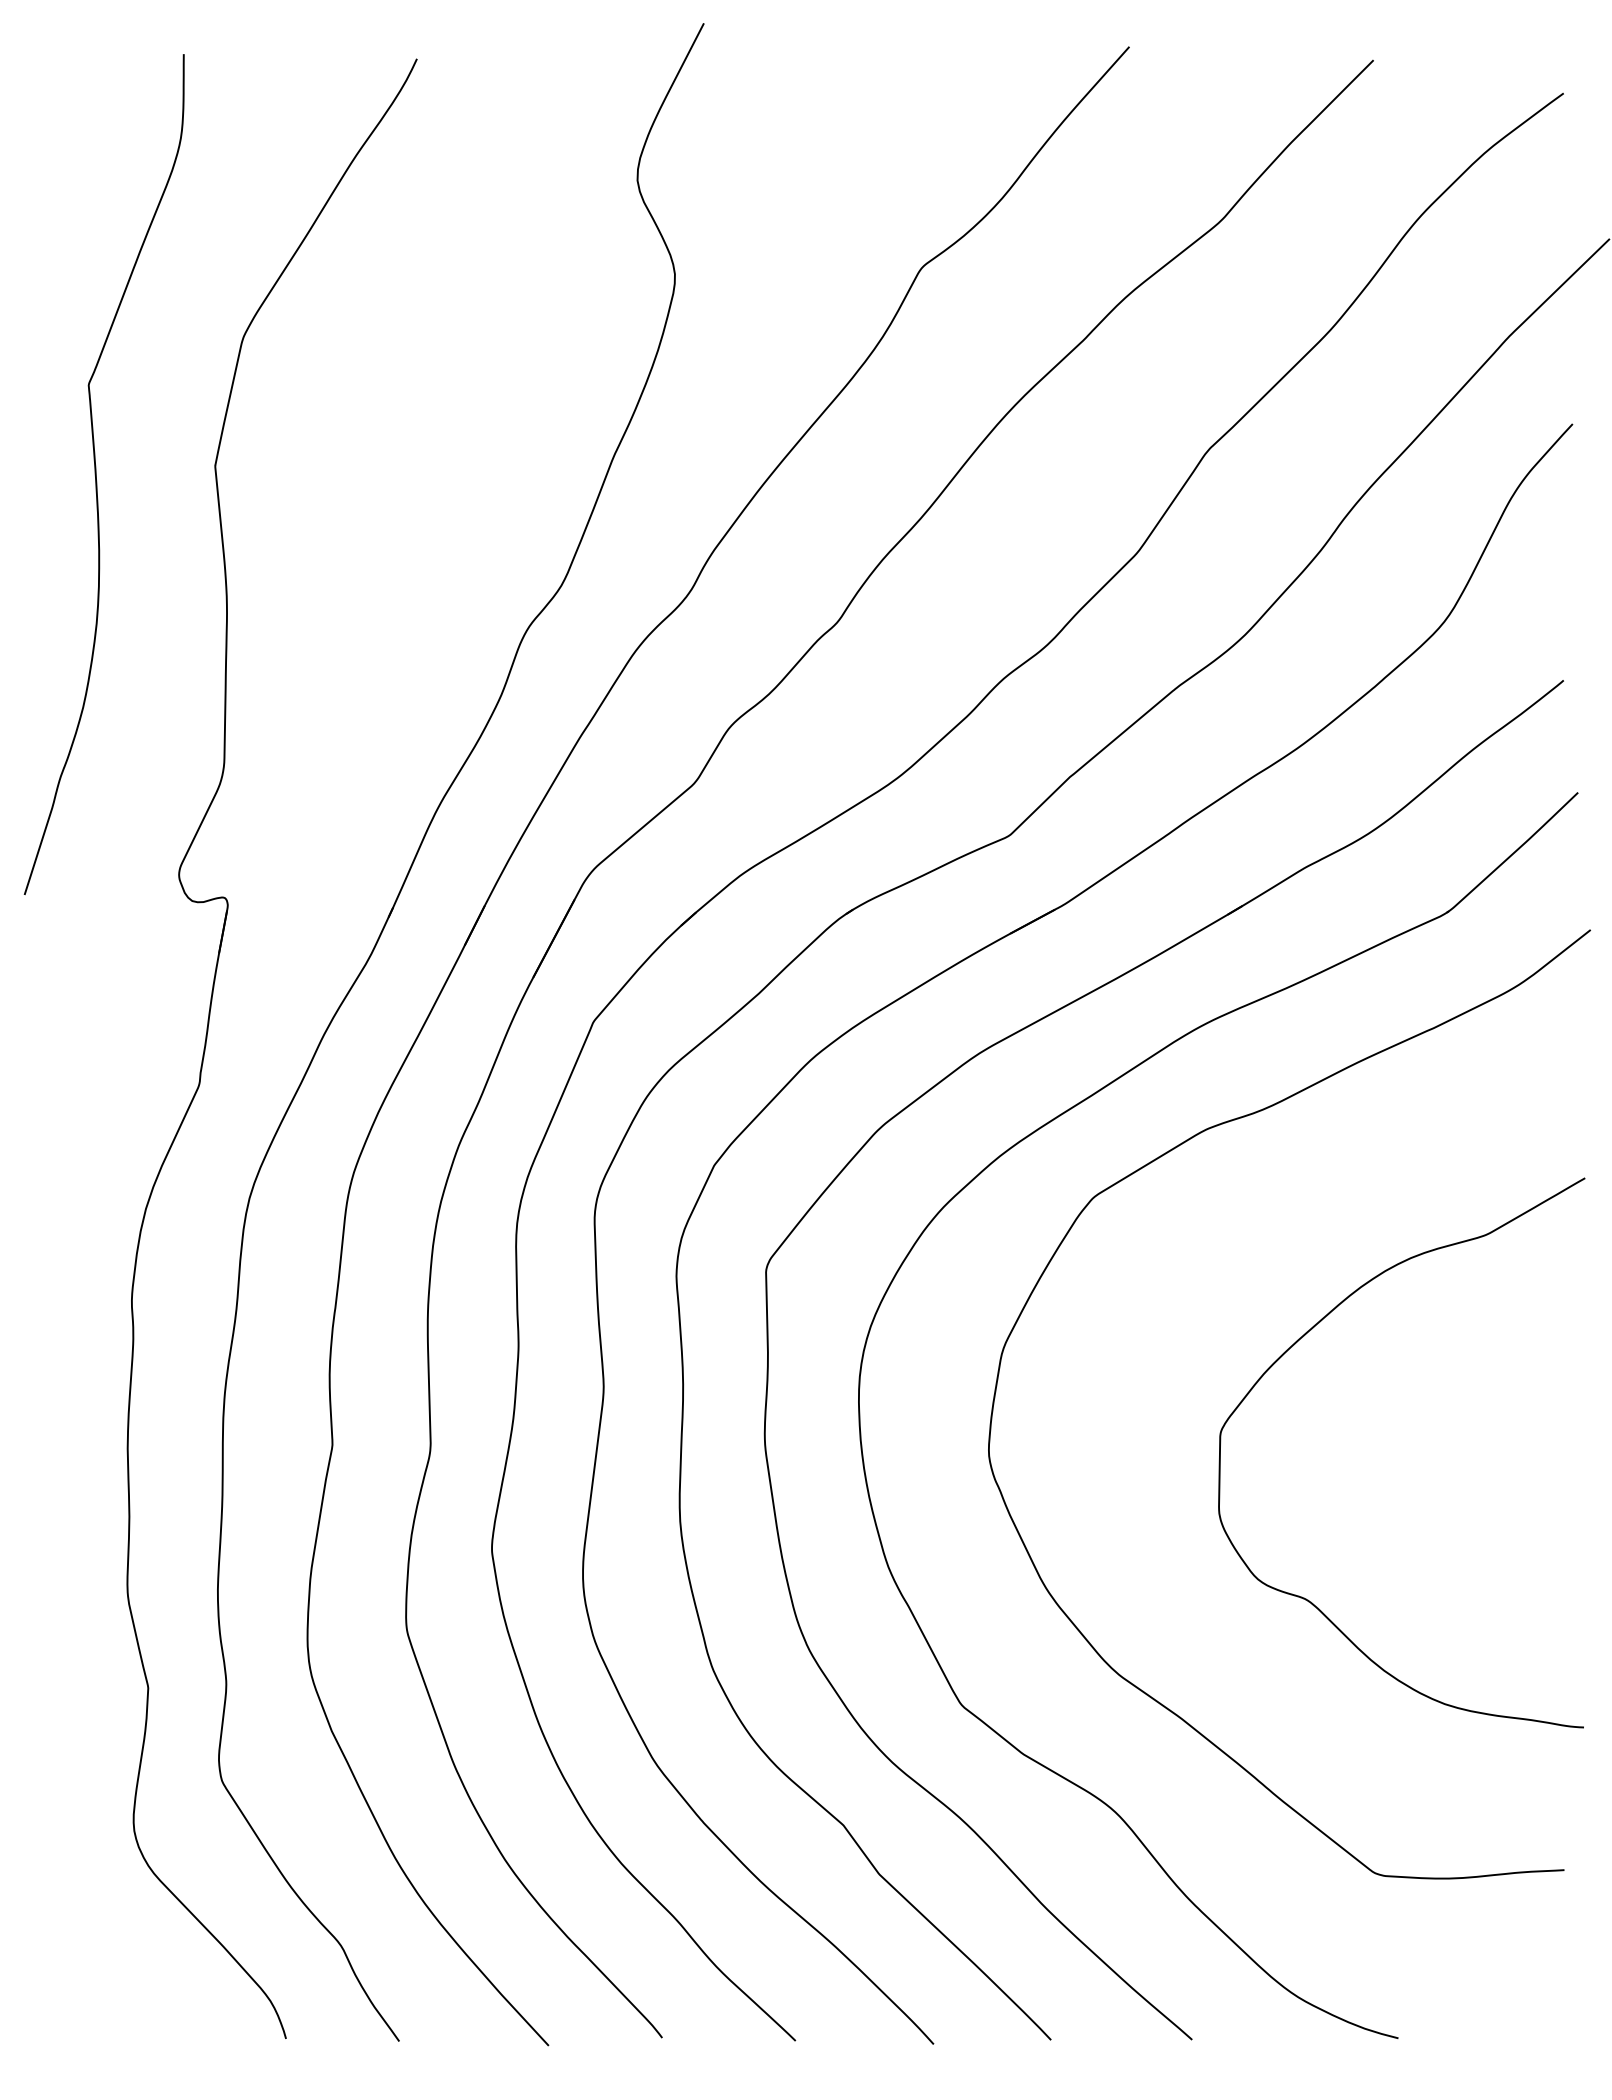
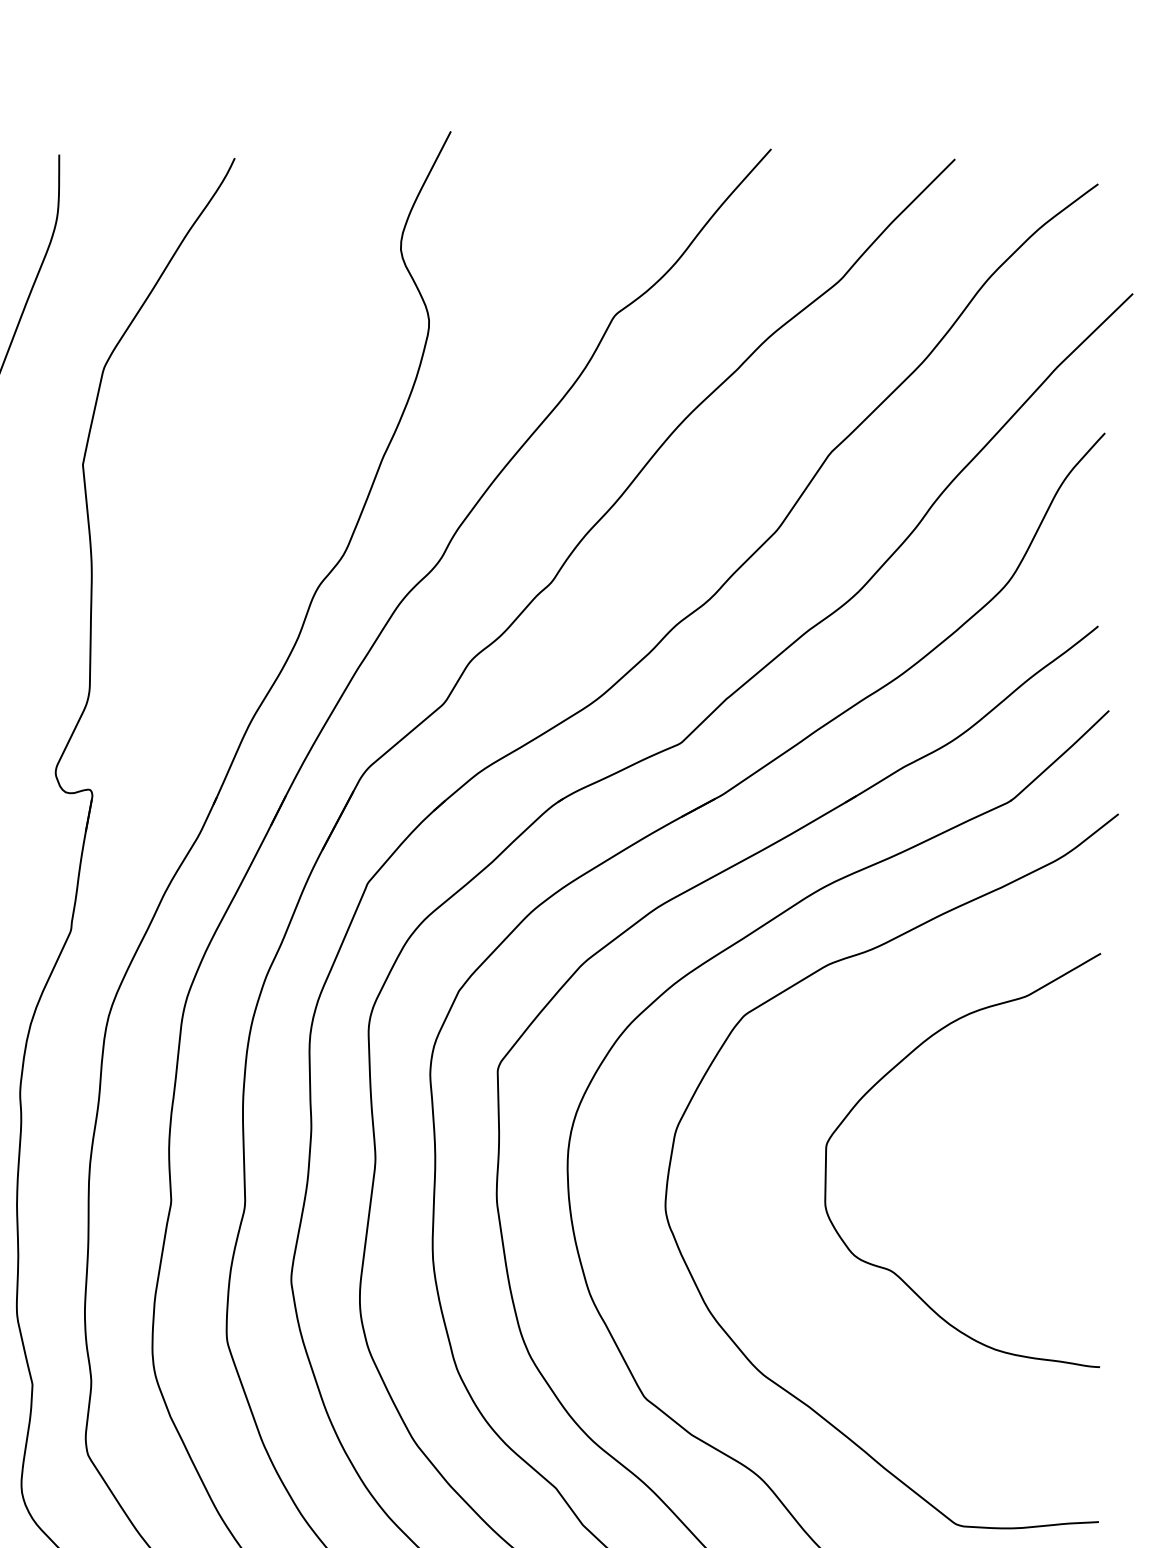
curve: (1303, 1337) -> (888, 1073), moved

